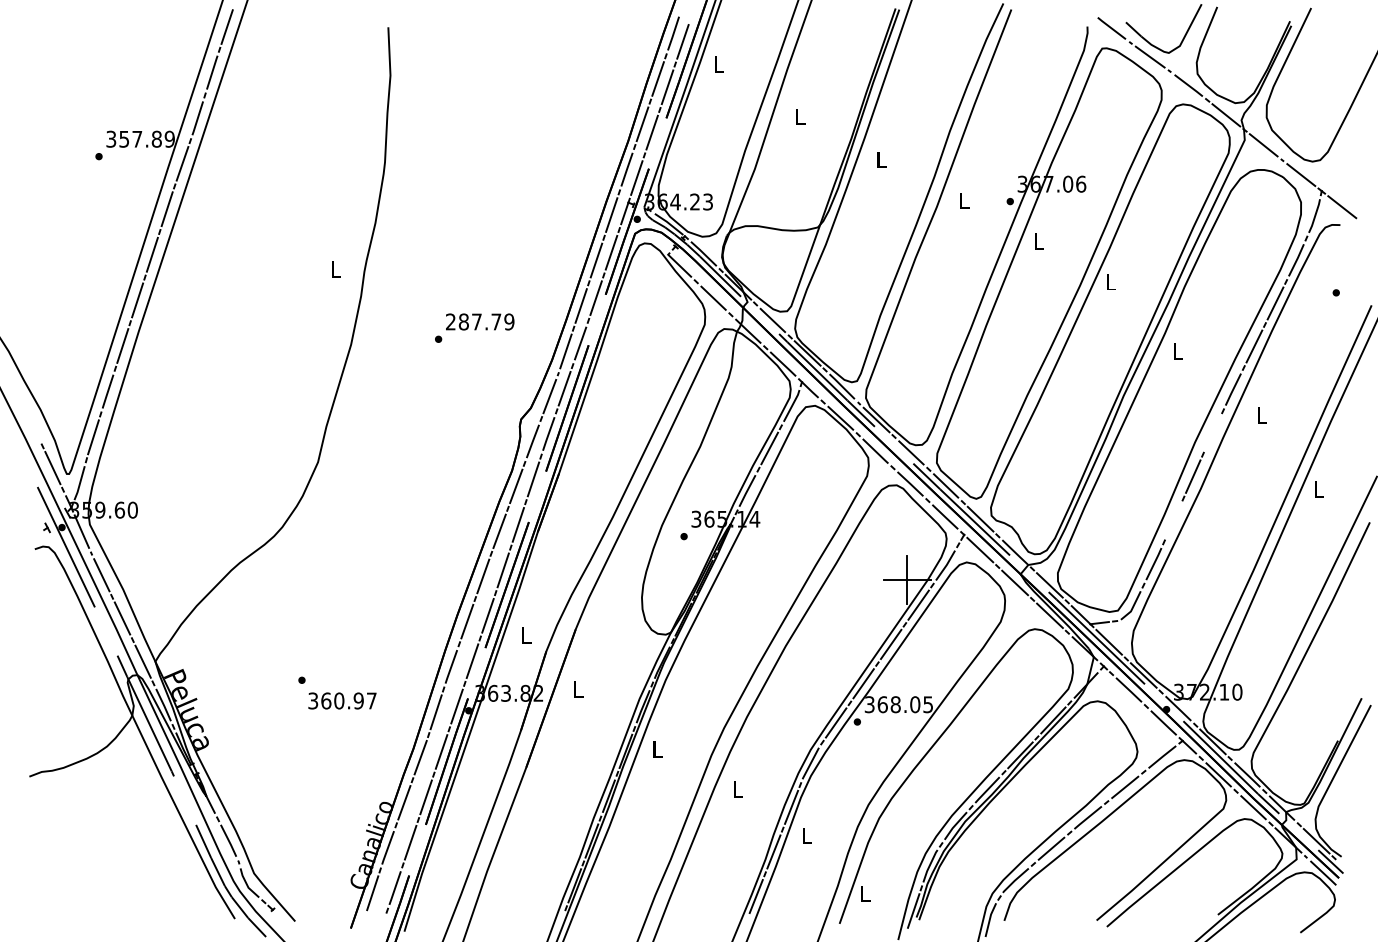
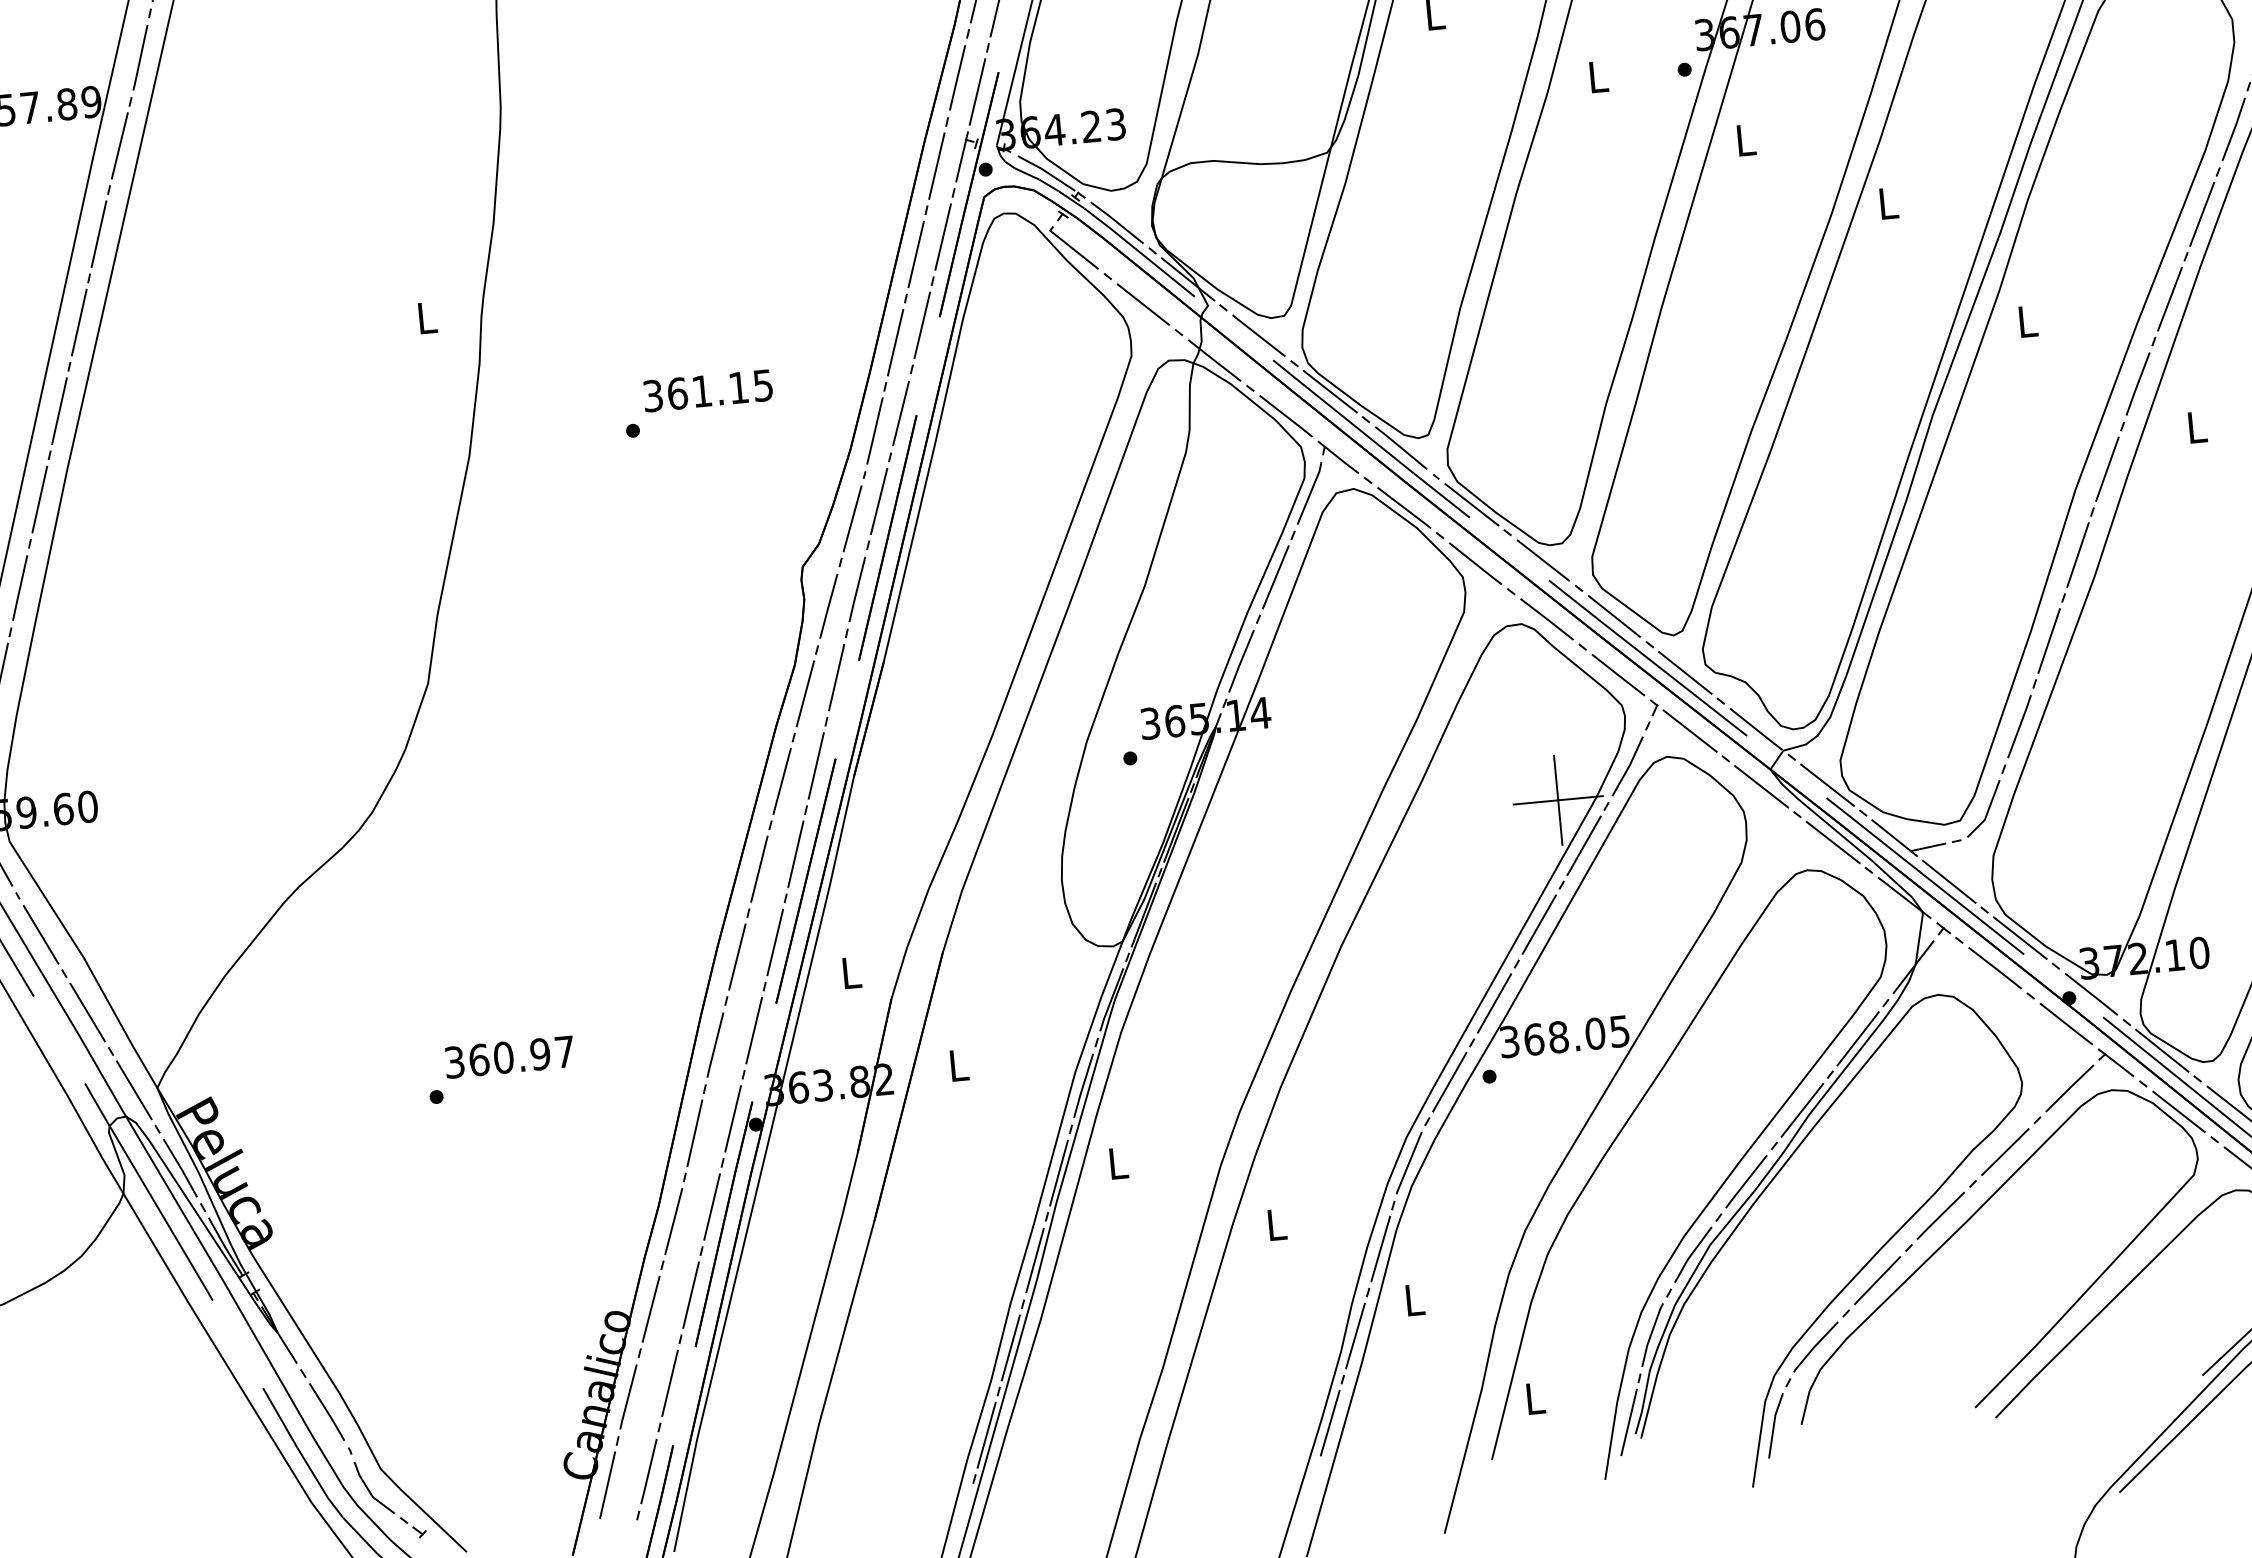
text: (480, 321) -> (708, 389), 287.79 -> 361.15
line: (1212, 432) -> (2106, 468), added
line: (1173, 520) -> (2048, 641), added
text: (342, 700) -> (509, 1056), moved

